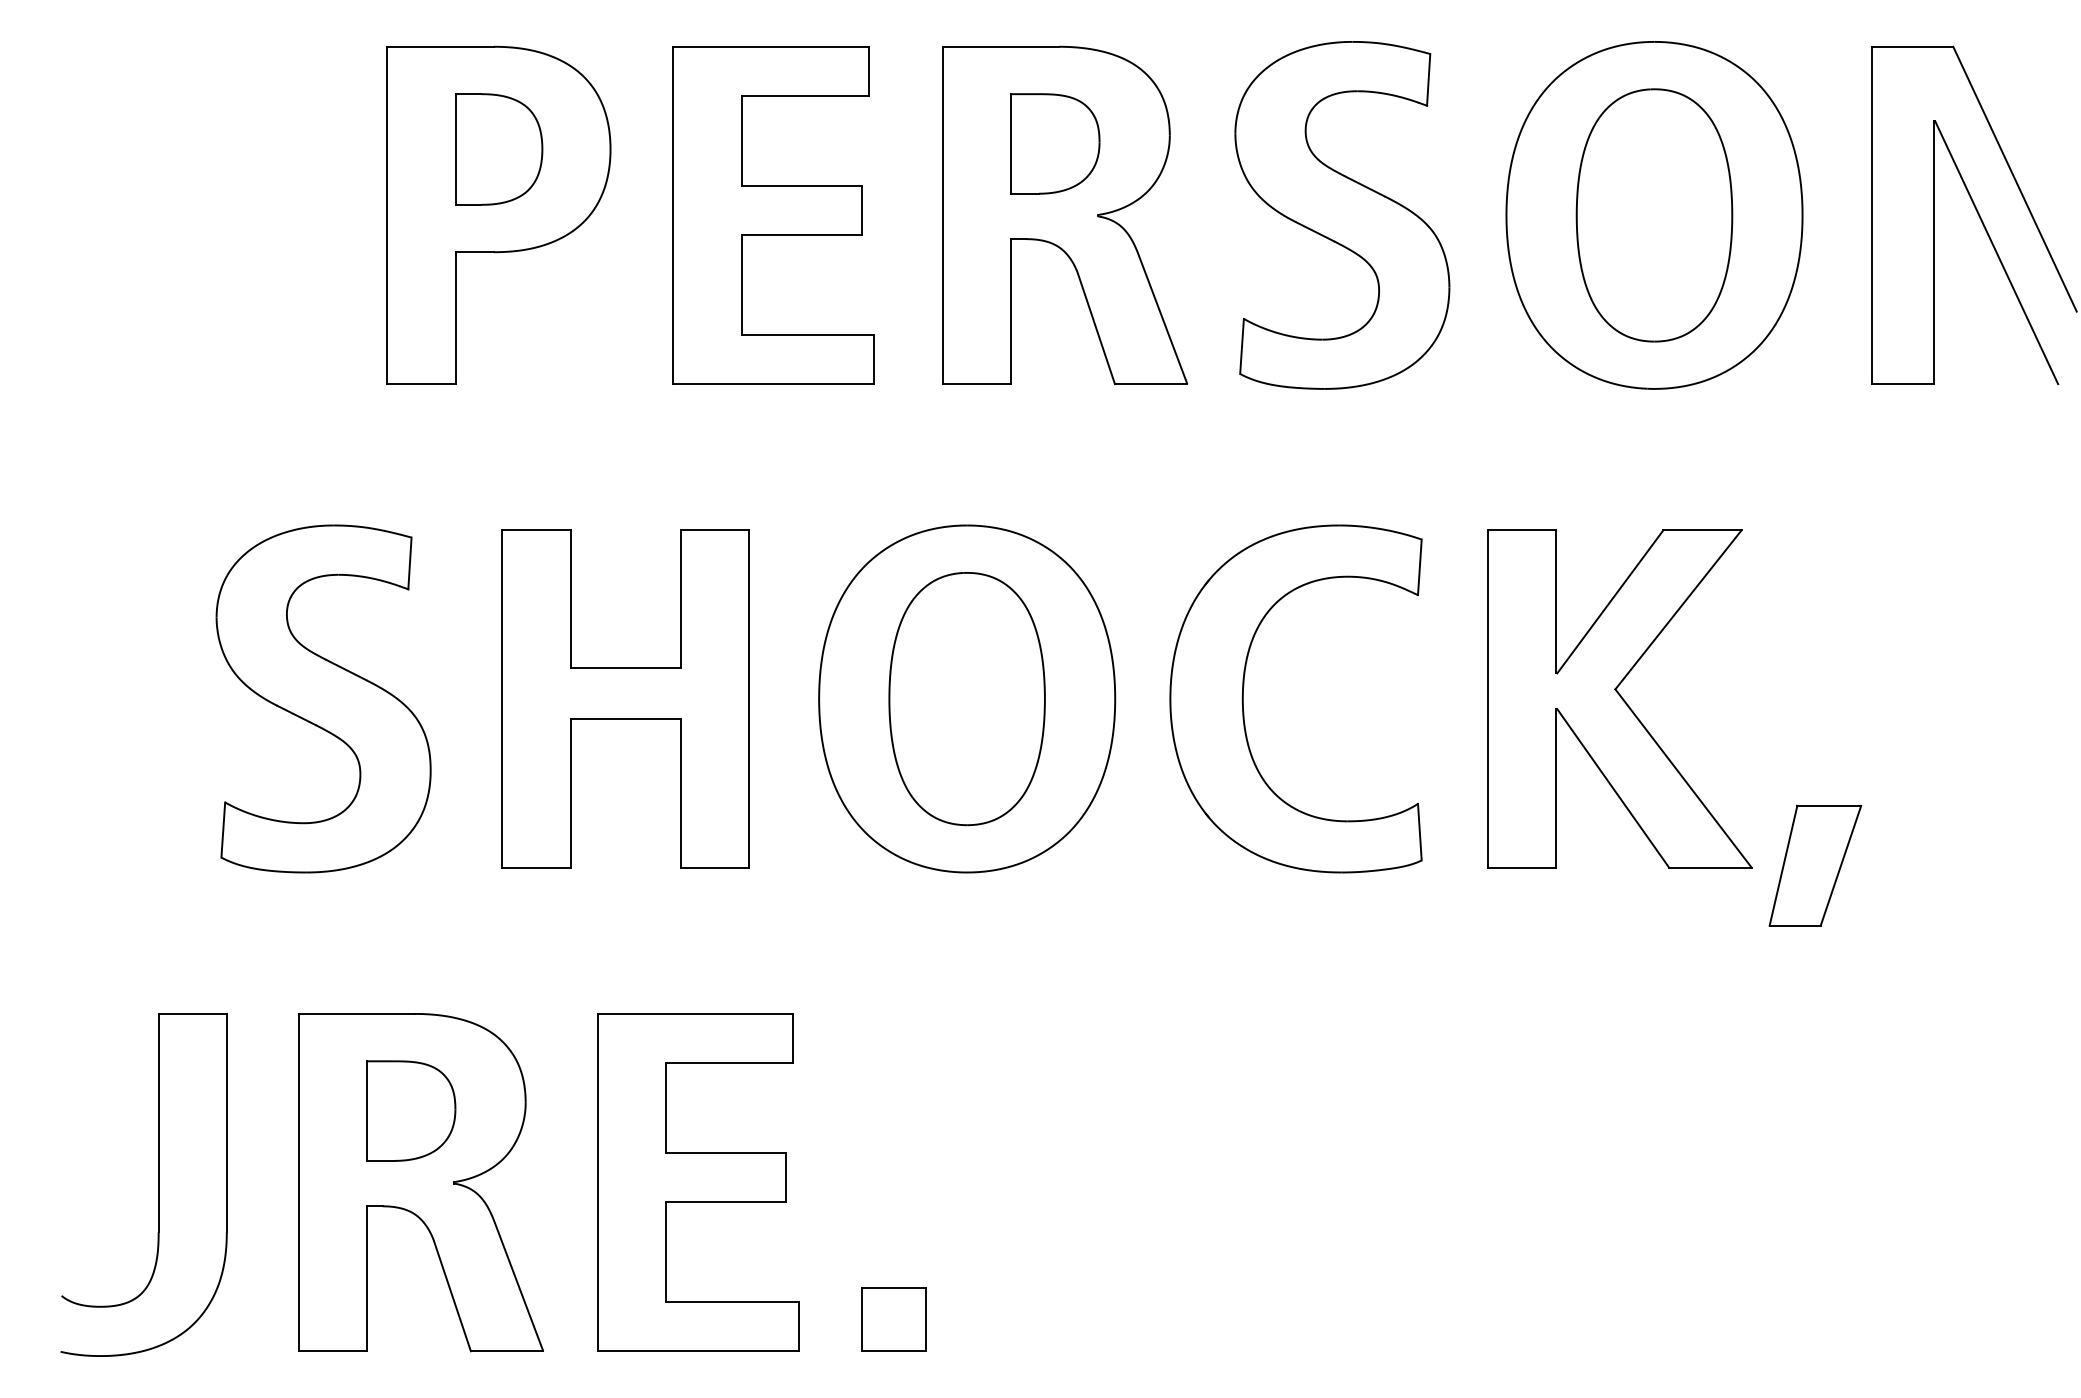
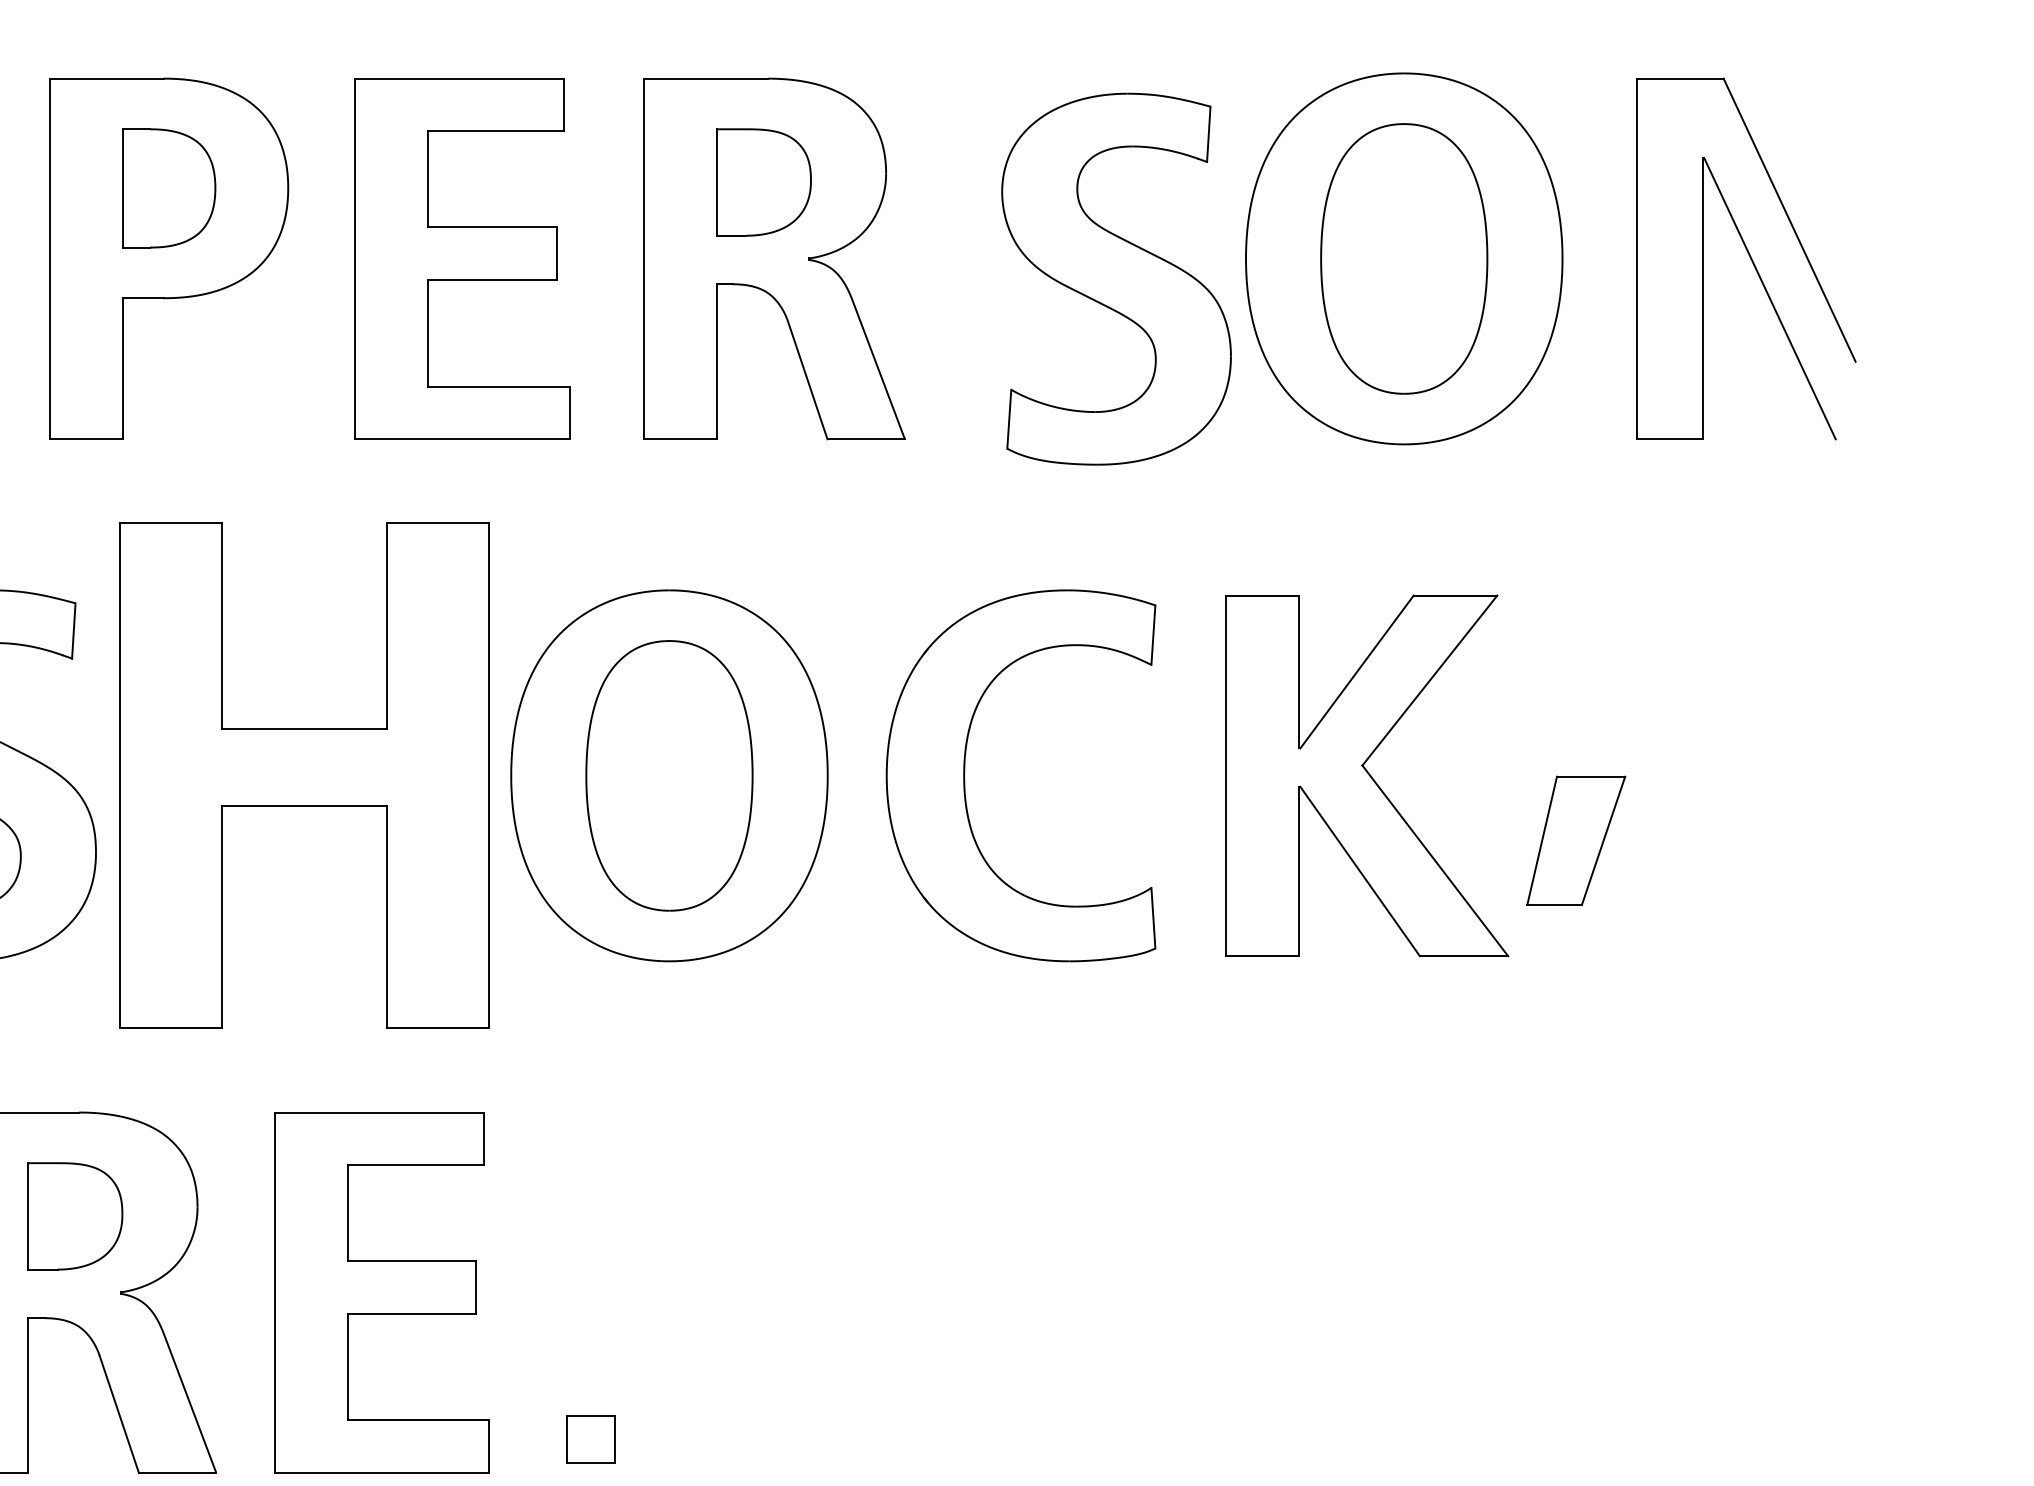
part: (1342, 215) -> (1116, 279), moved
part: (625, 698) -> (304, 775), size x1.4
part: (1815, 865) -> (1576, 840), moved
part: (893, 1319) -> (590, 1439), size x0.7

